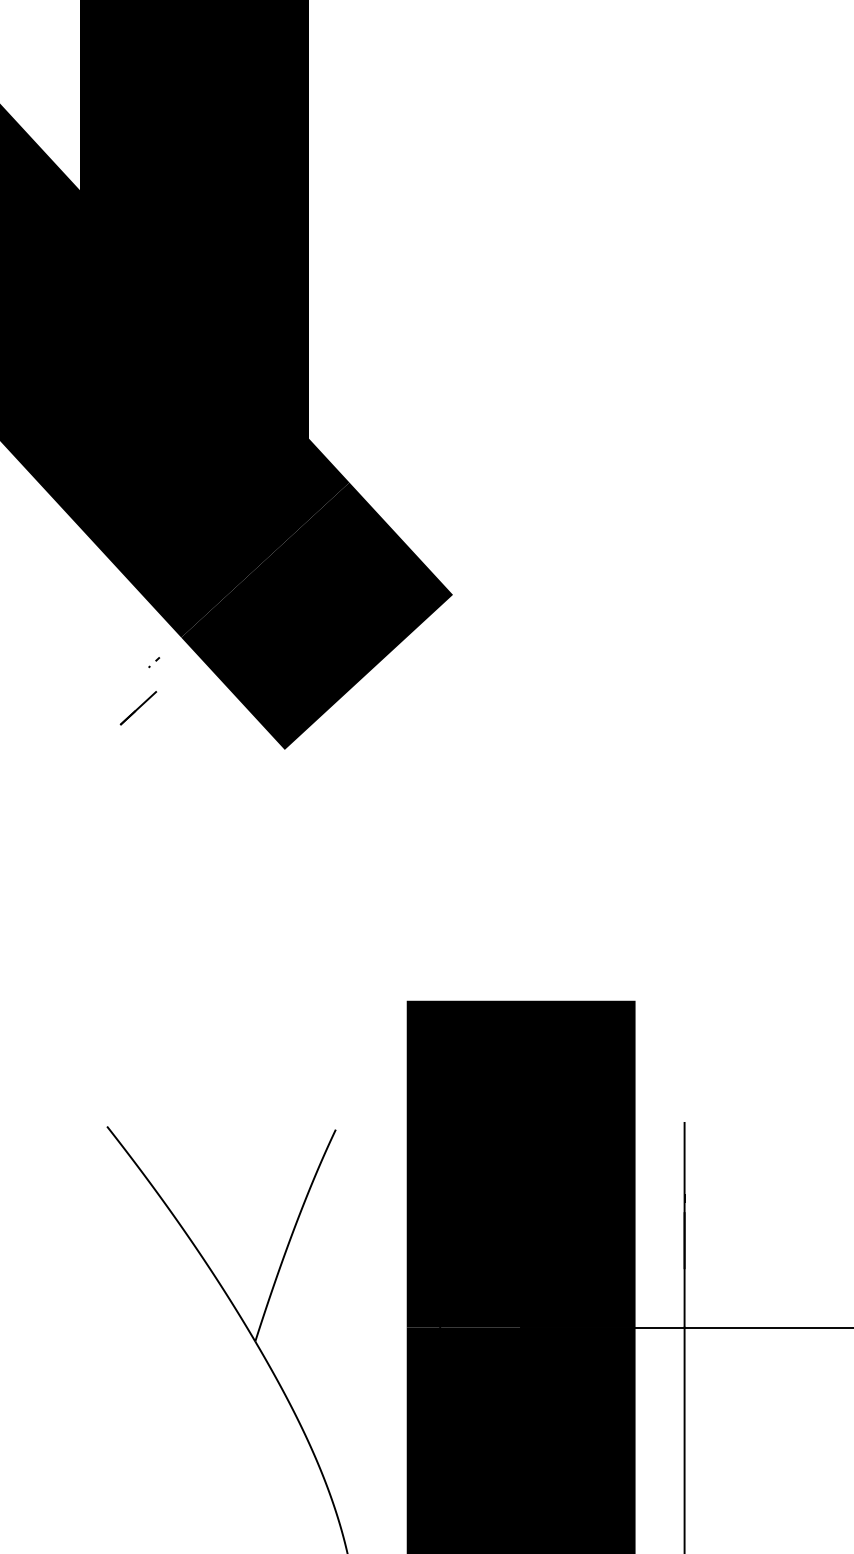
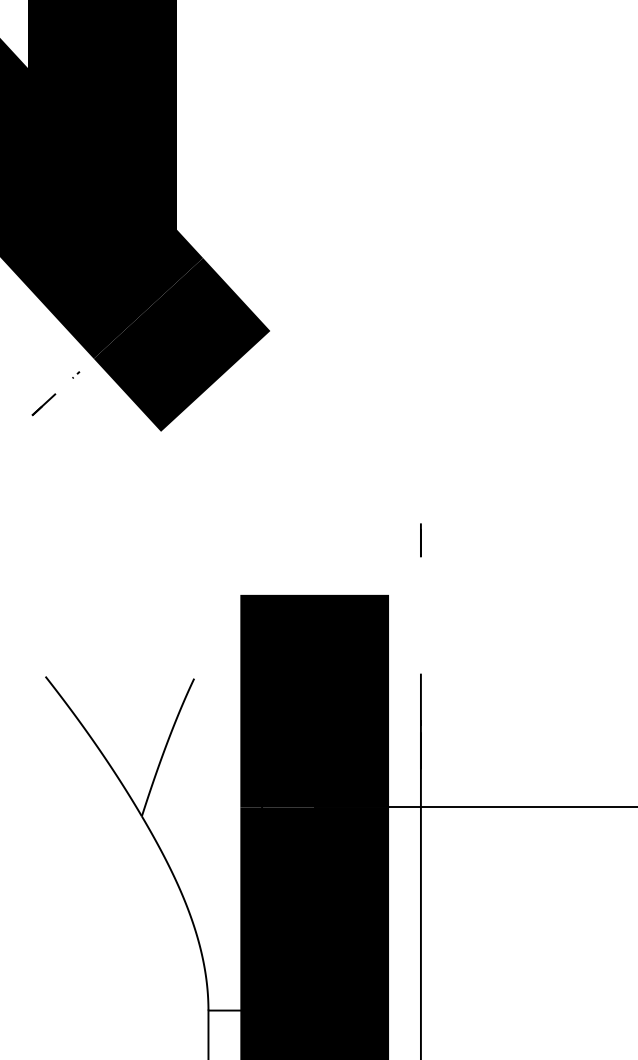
line: (137, 707) -> (43, 404), moved
line: (683, 917) -> (420, 540), added

